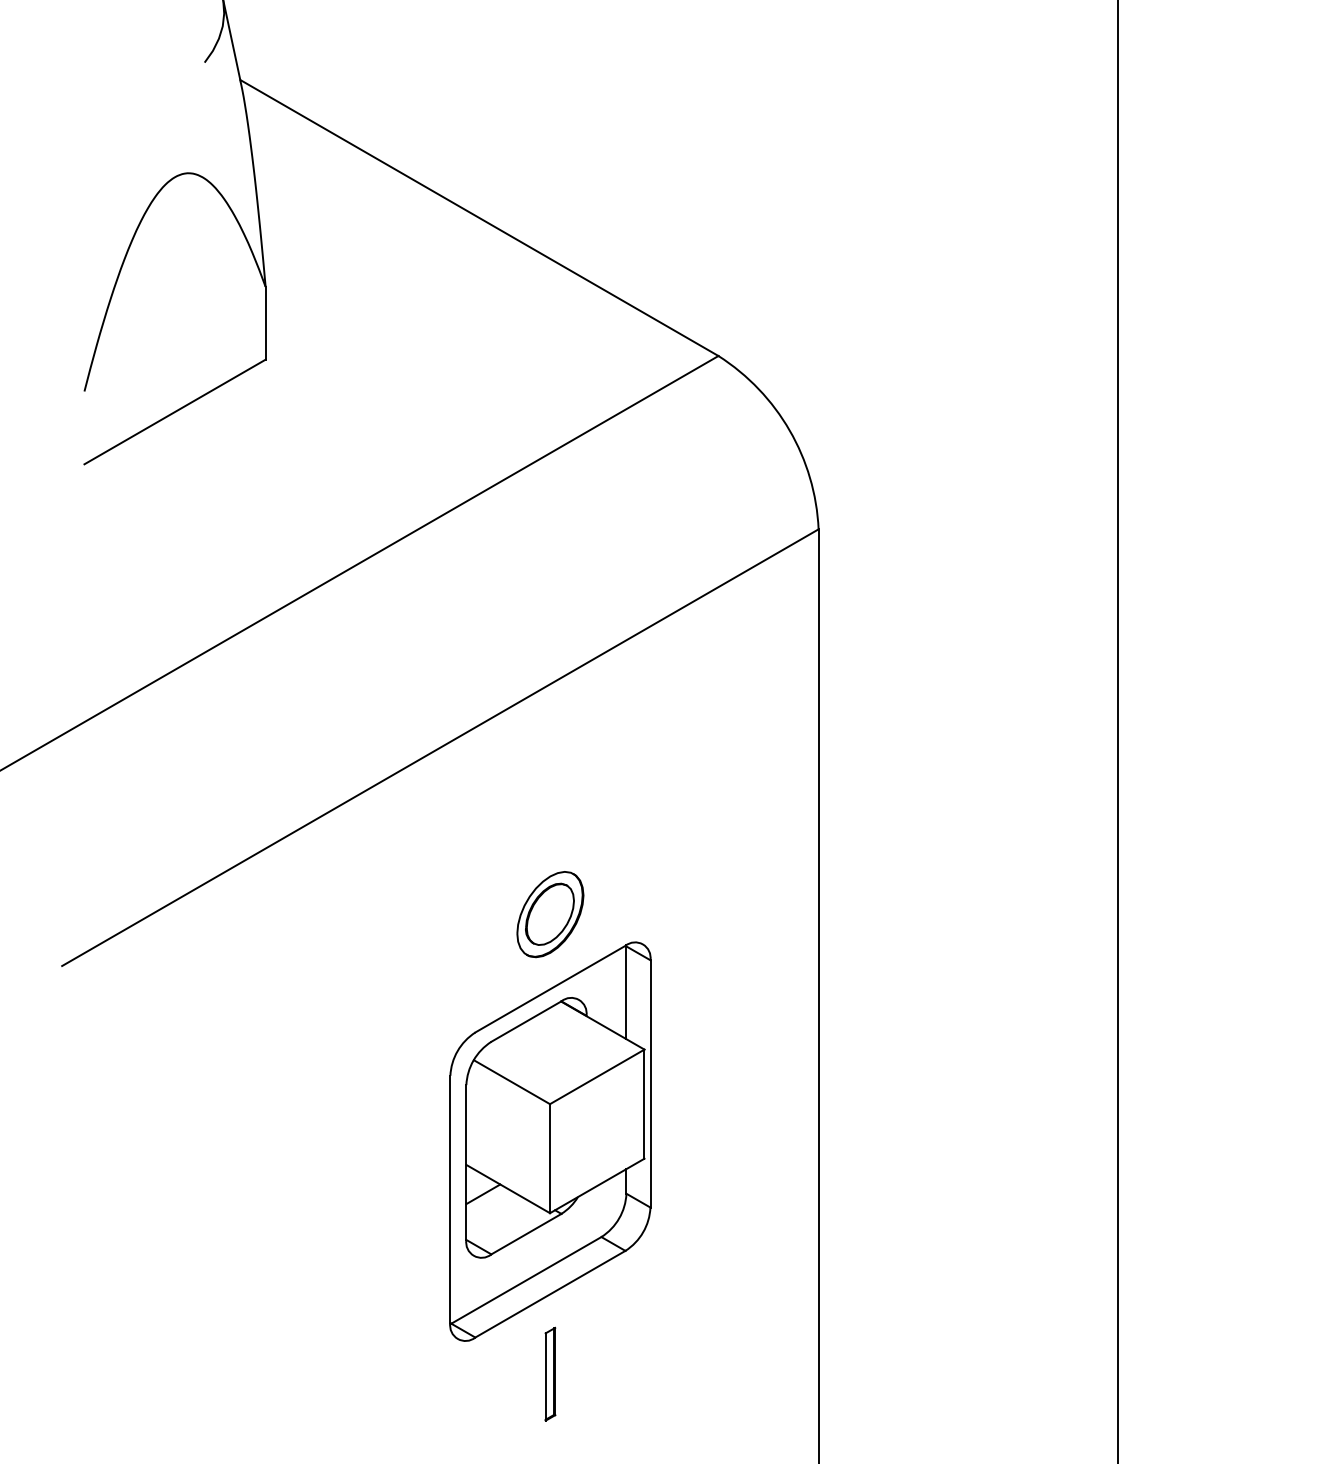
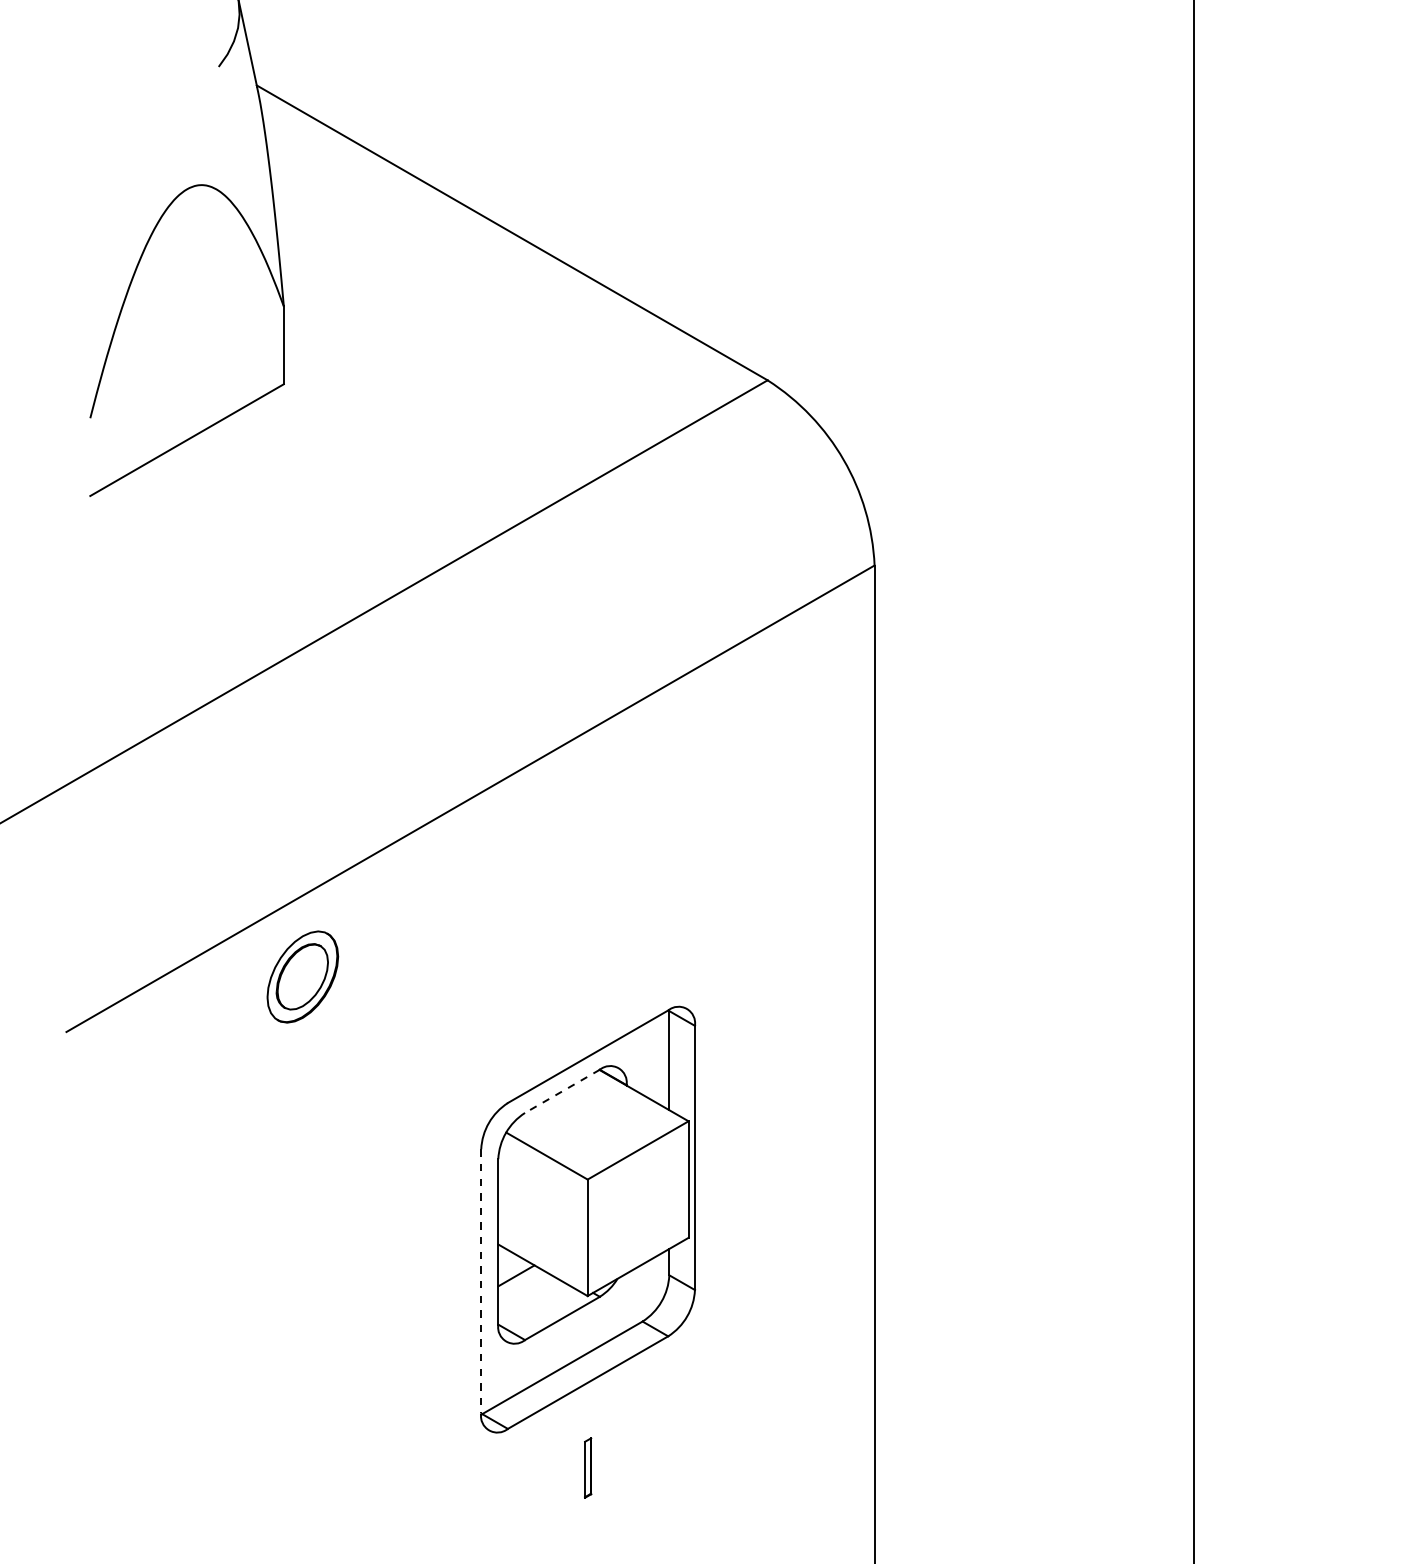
part: (550, 914) -> (302, 976), moved
line: (525, 1021) -> (561, 1091), solid -> dashed
line: (450, 1199) -> (481, 1281), solid -> dashed
part: (550, 1373) -> (588, 1467), size x0.6

